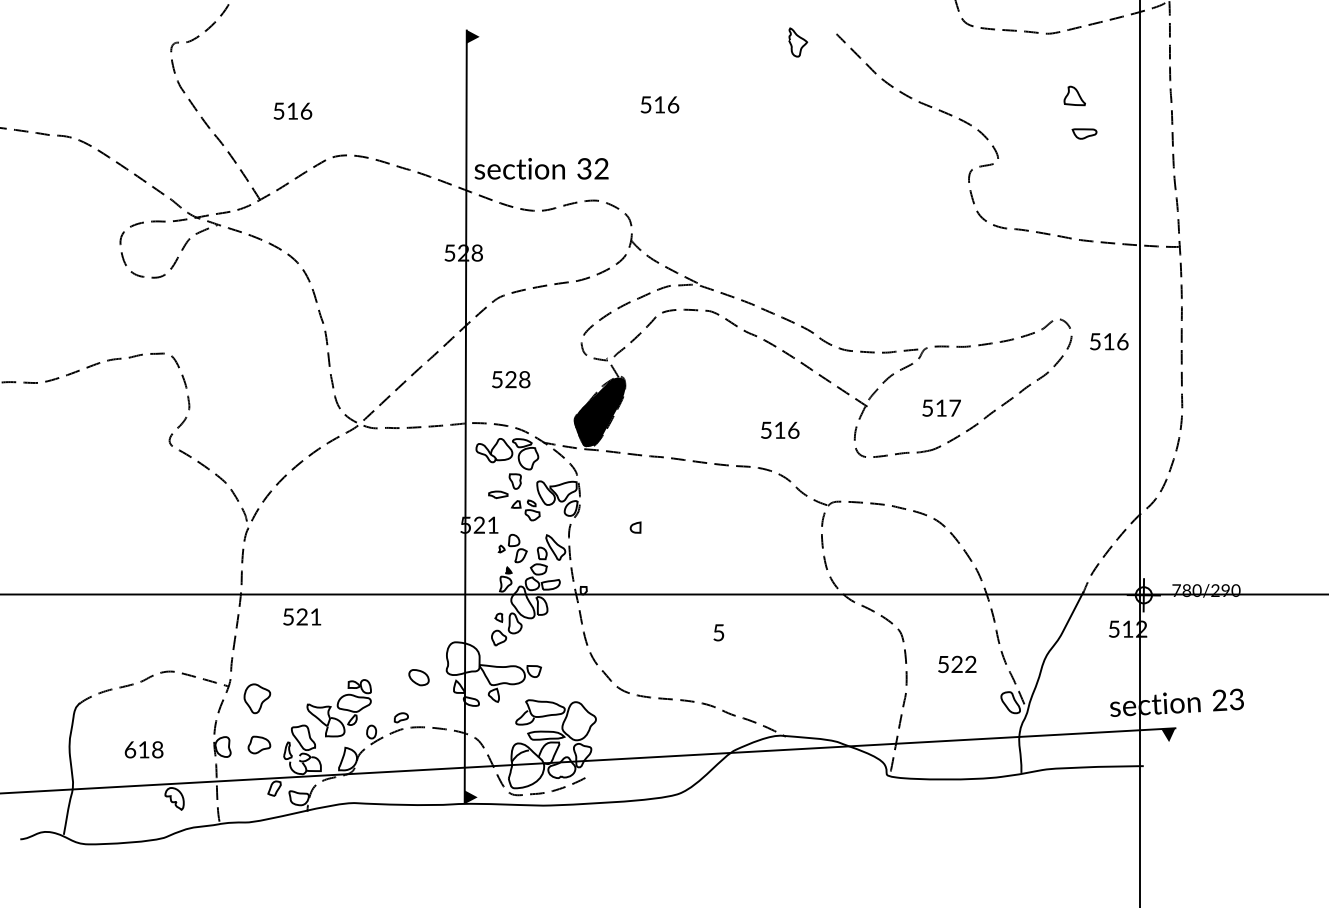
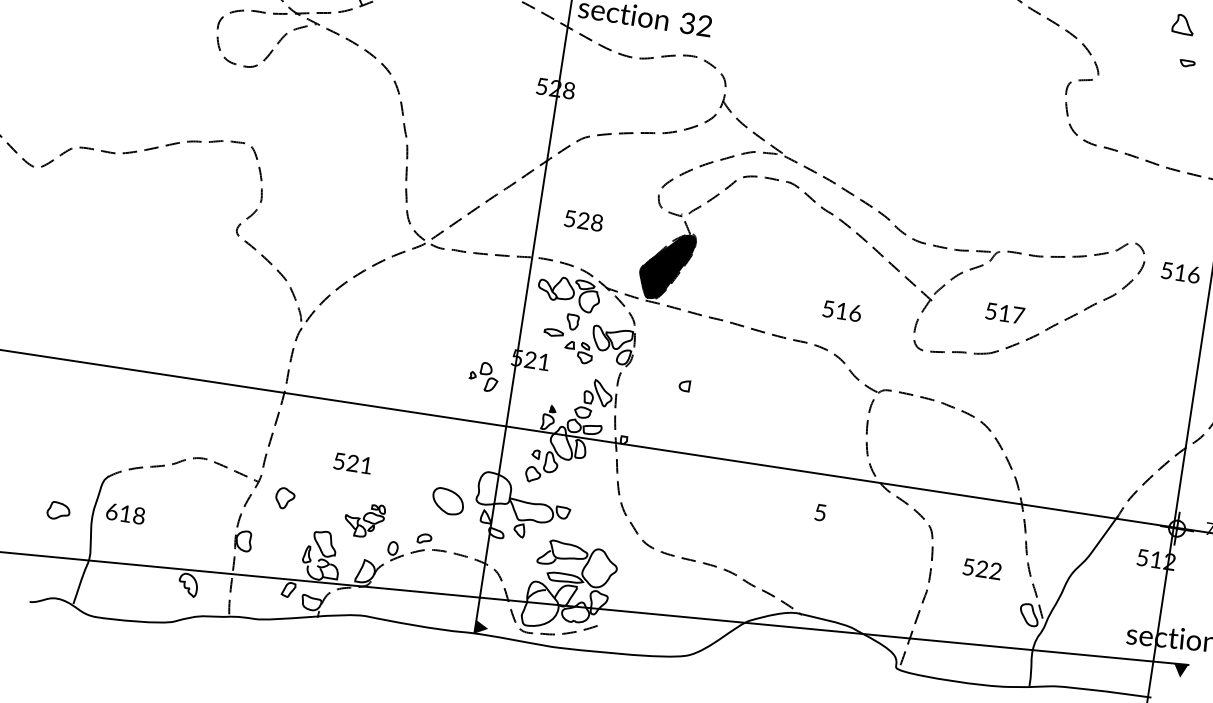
part: (1084, 133) -> (1187, 63), size x0.6
part: (512, 548) -> (483, 376), moved
text: (302, 616) -> (353, 462), moved
text: (718, 632) -> (820, 512), moved
part: (418, 677) -> (447, 501), size x1.6
part: (257, 698) -> (285, 498), size x0.7
part: (338, 708) -> (363, 520), size x0.6
part: (259, 744) -> (58, 510), moved
text: (143, 749) -> (125, 513), moved

